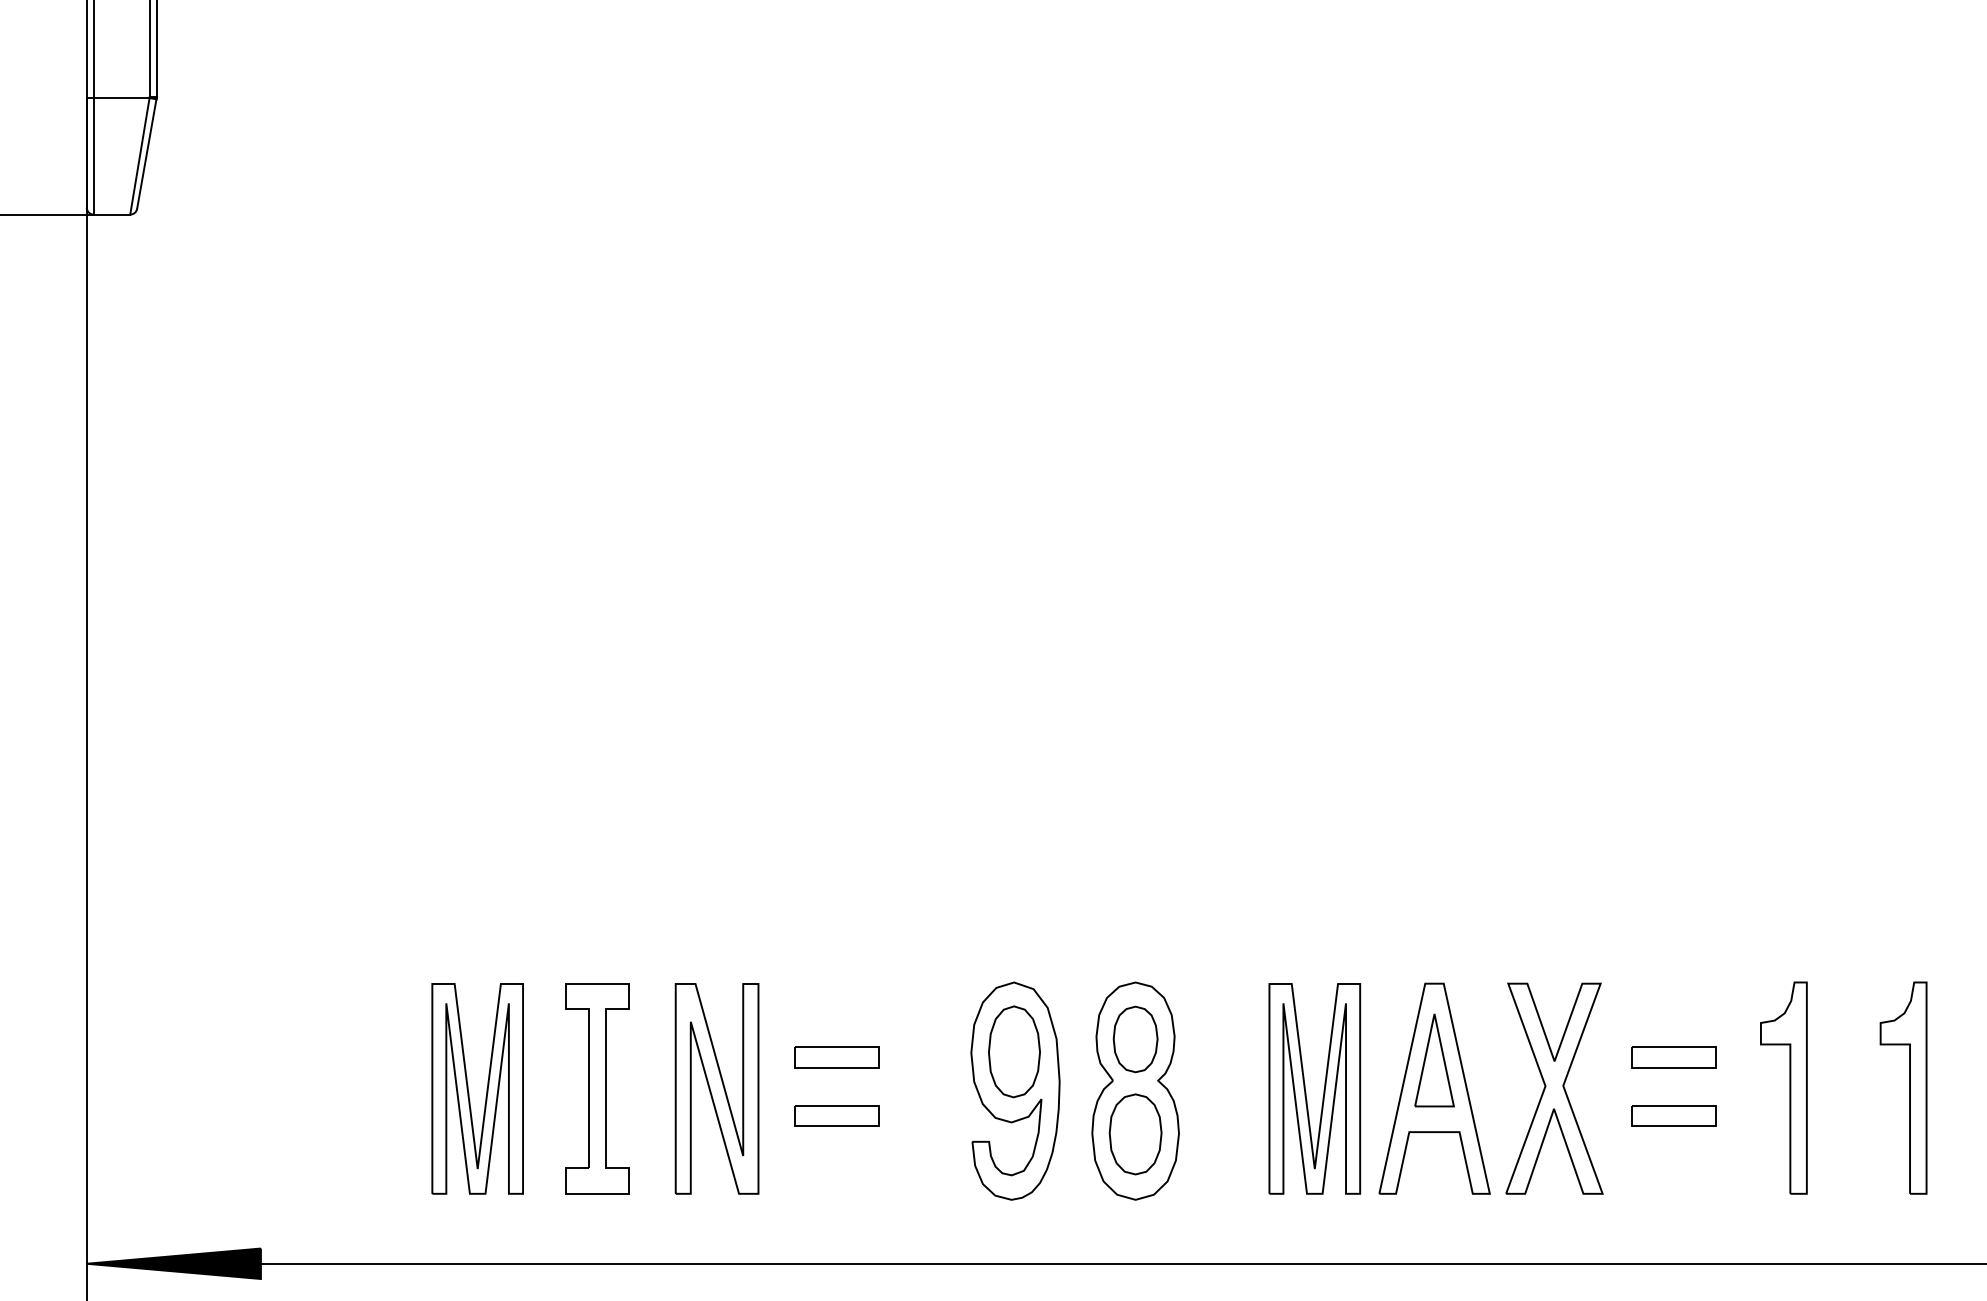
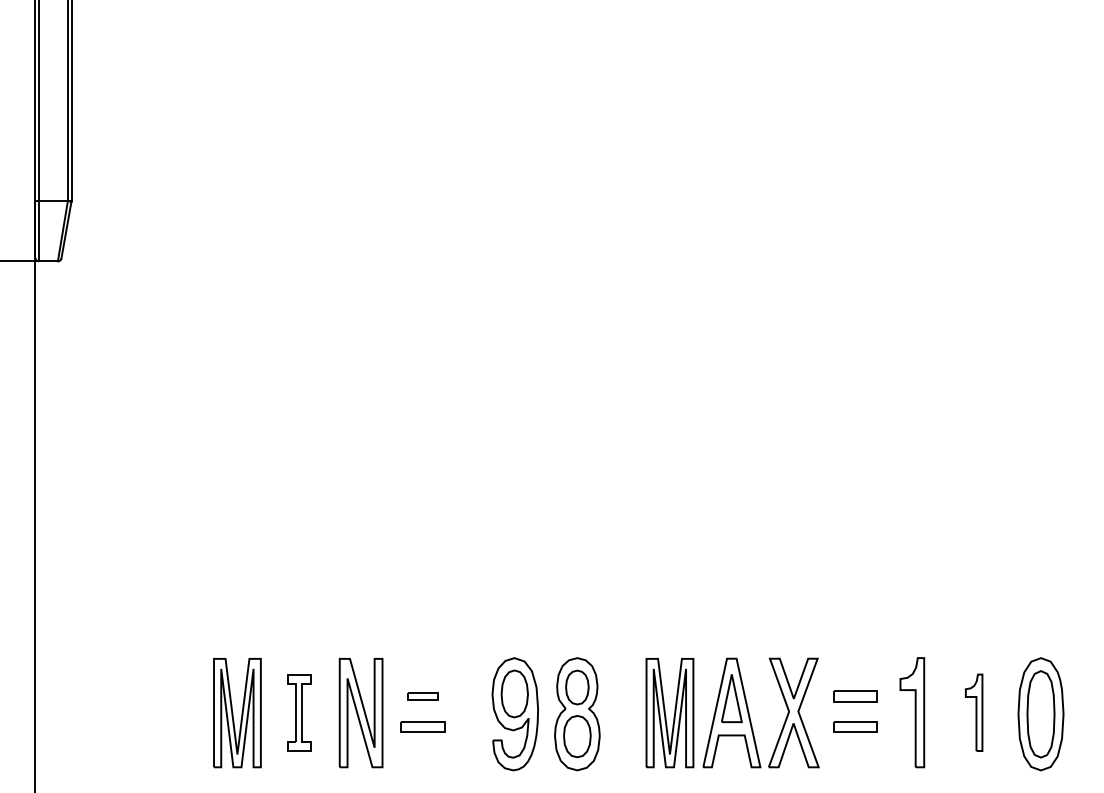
part: (835, 1056) -> (422, 696), size x0.7
part: (597, 1087) -> (299, 712), size x0.7
part: (1902, 1087) -> (973, 712), size x0.7

